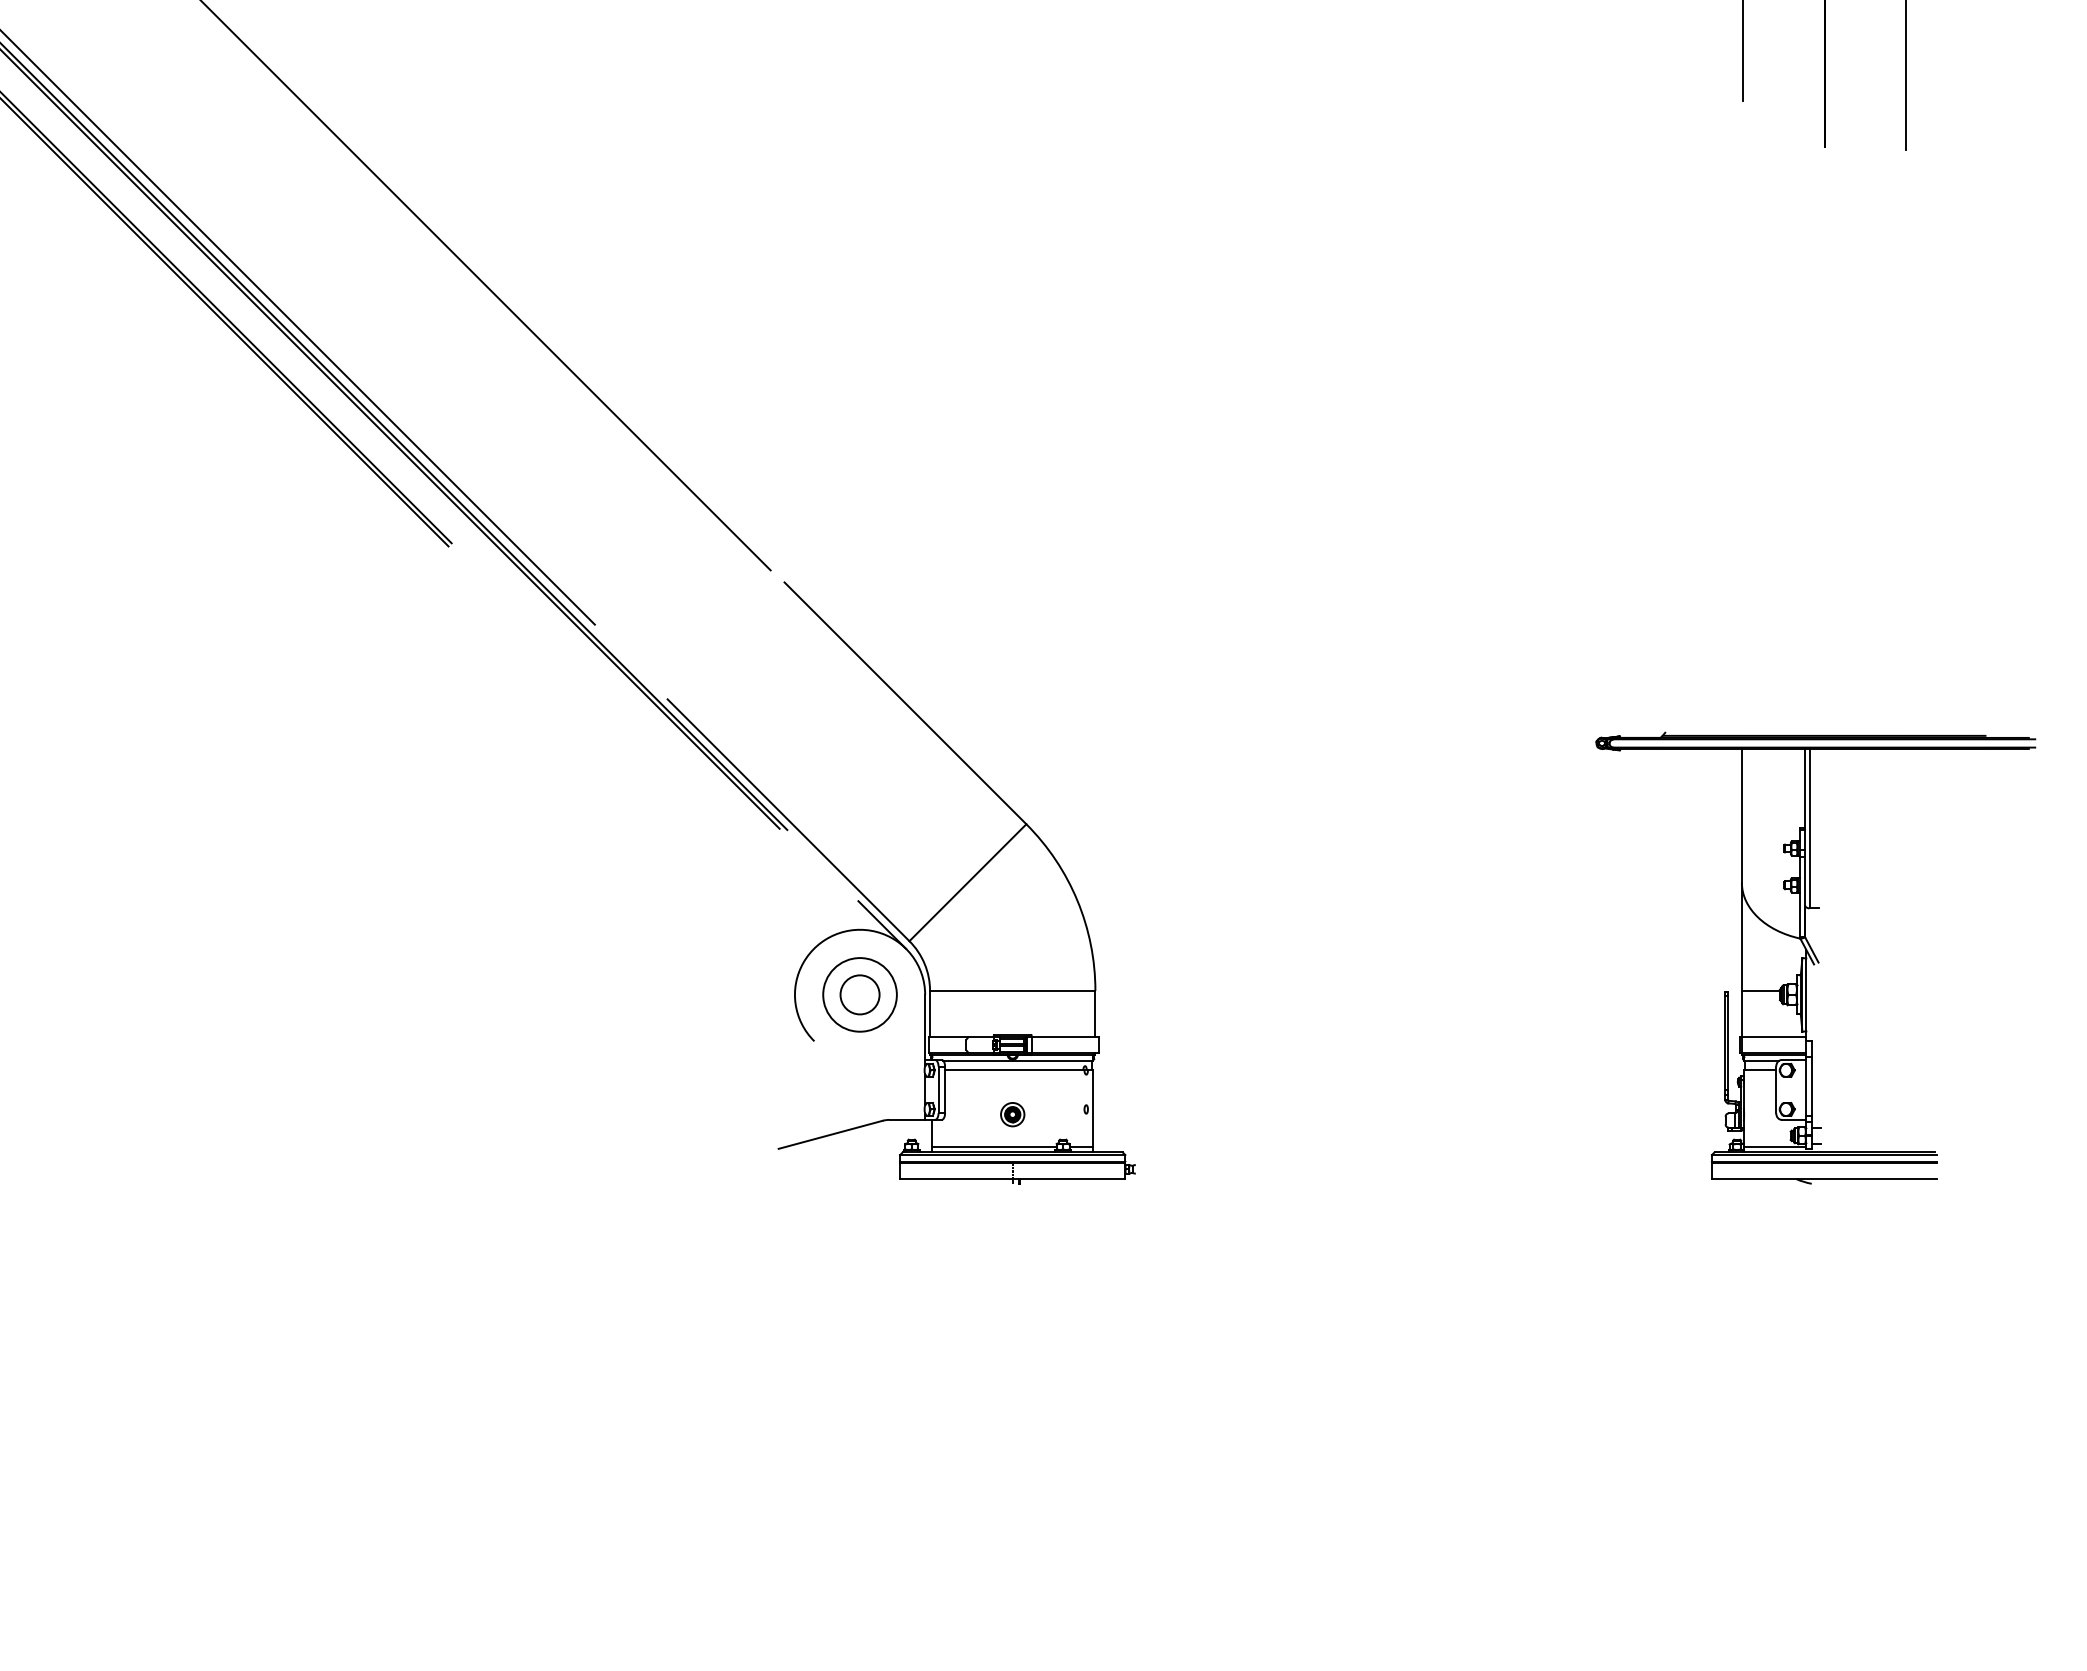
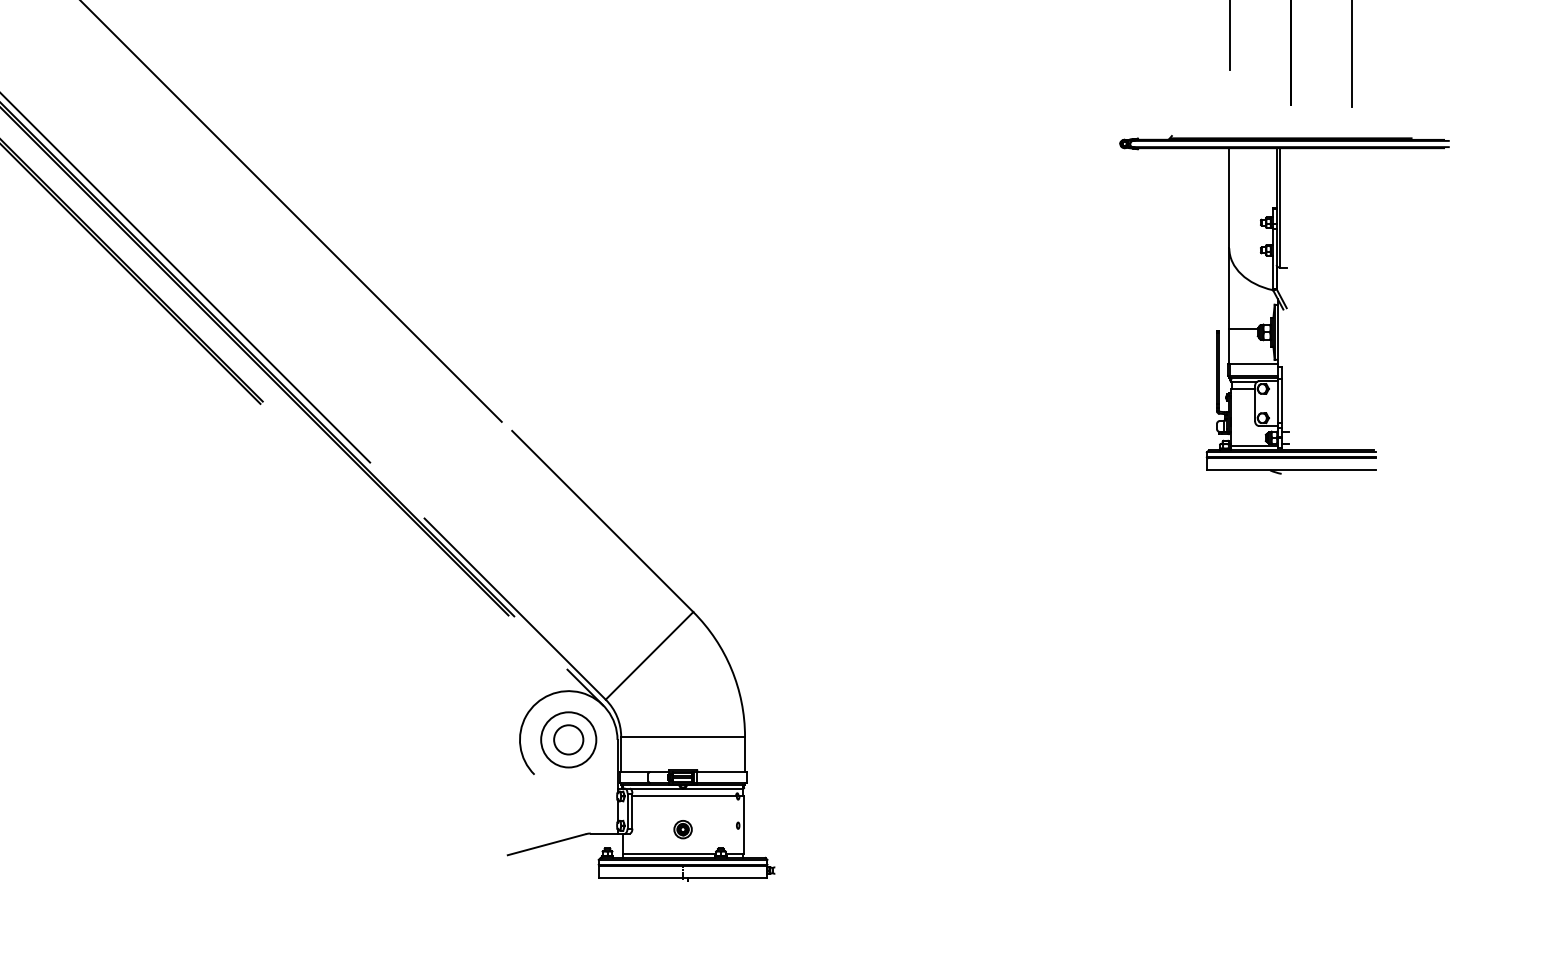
part: (1815, 957) -> (1284, 304), moved

